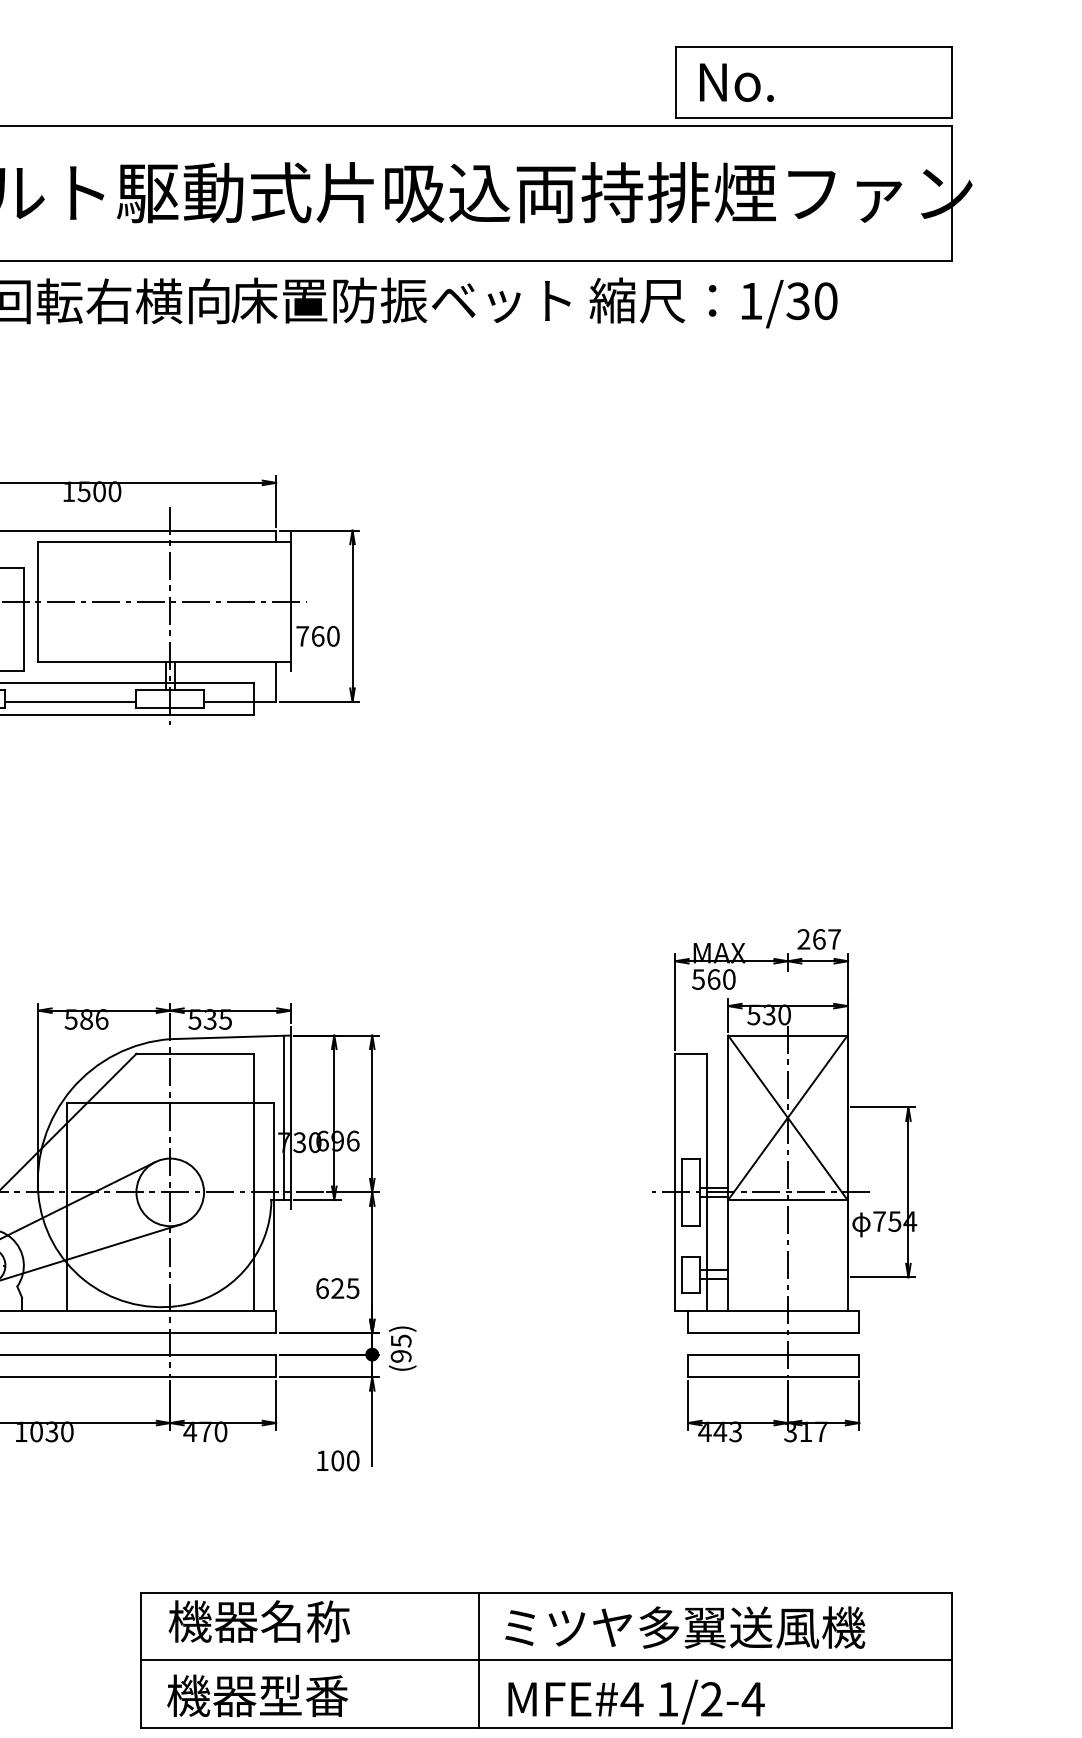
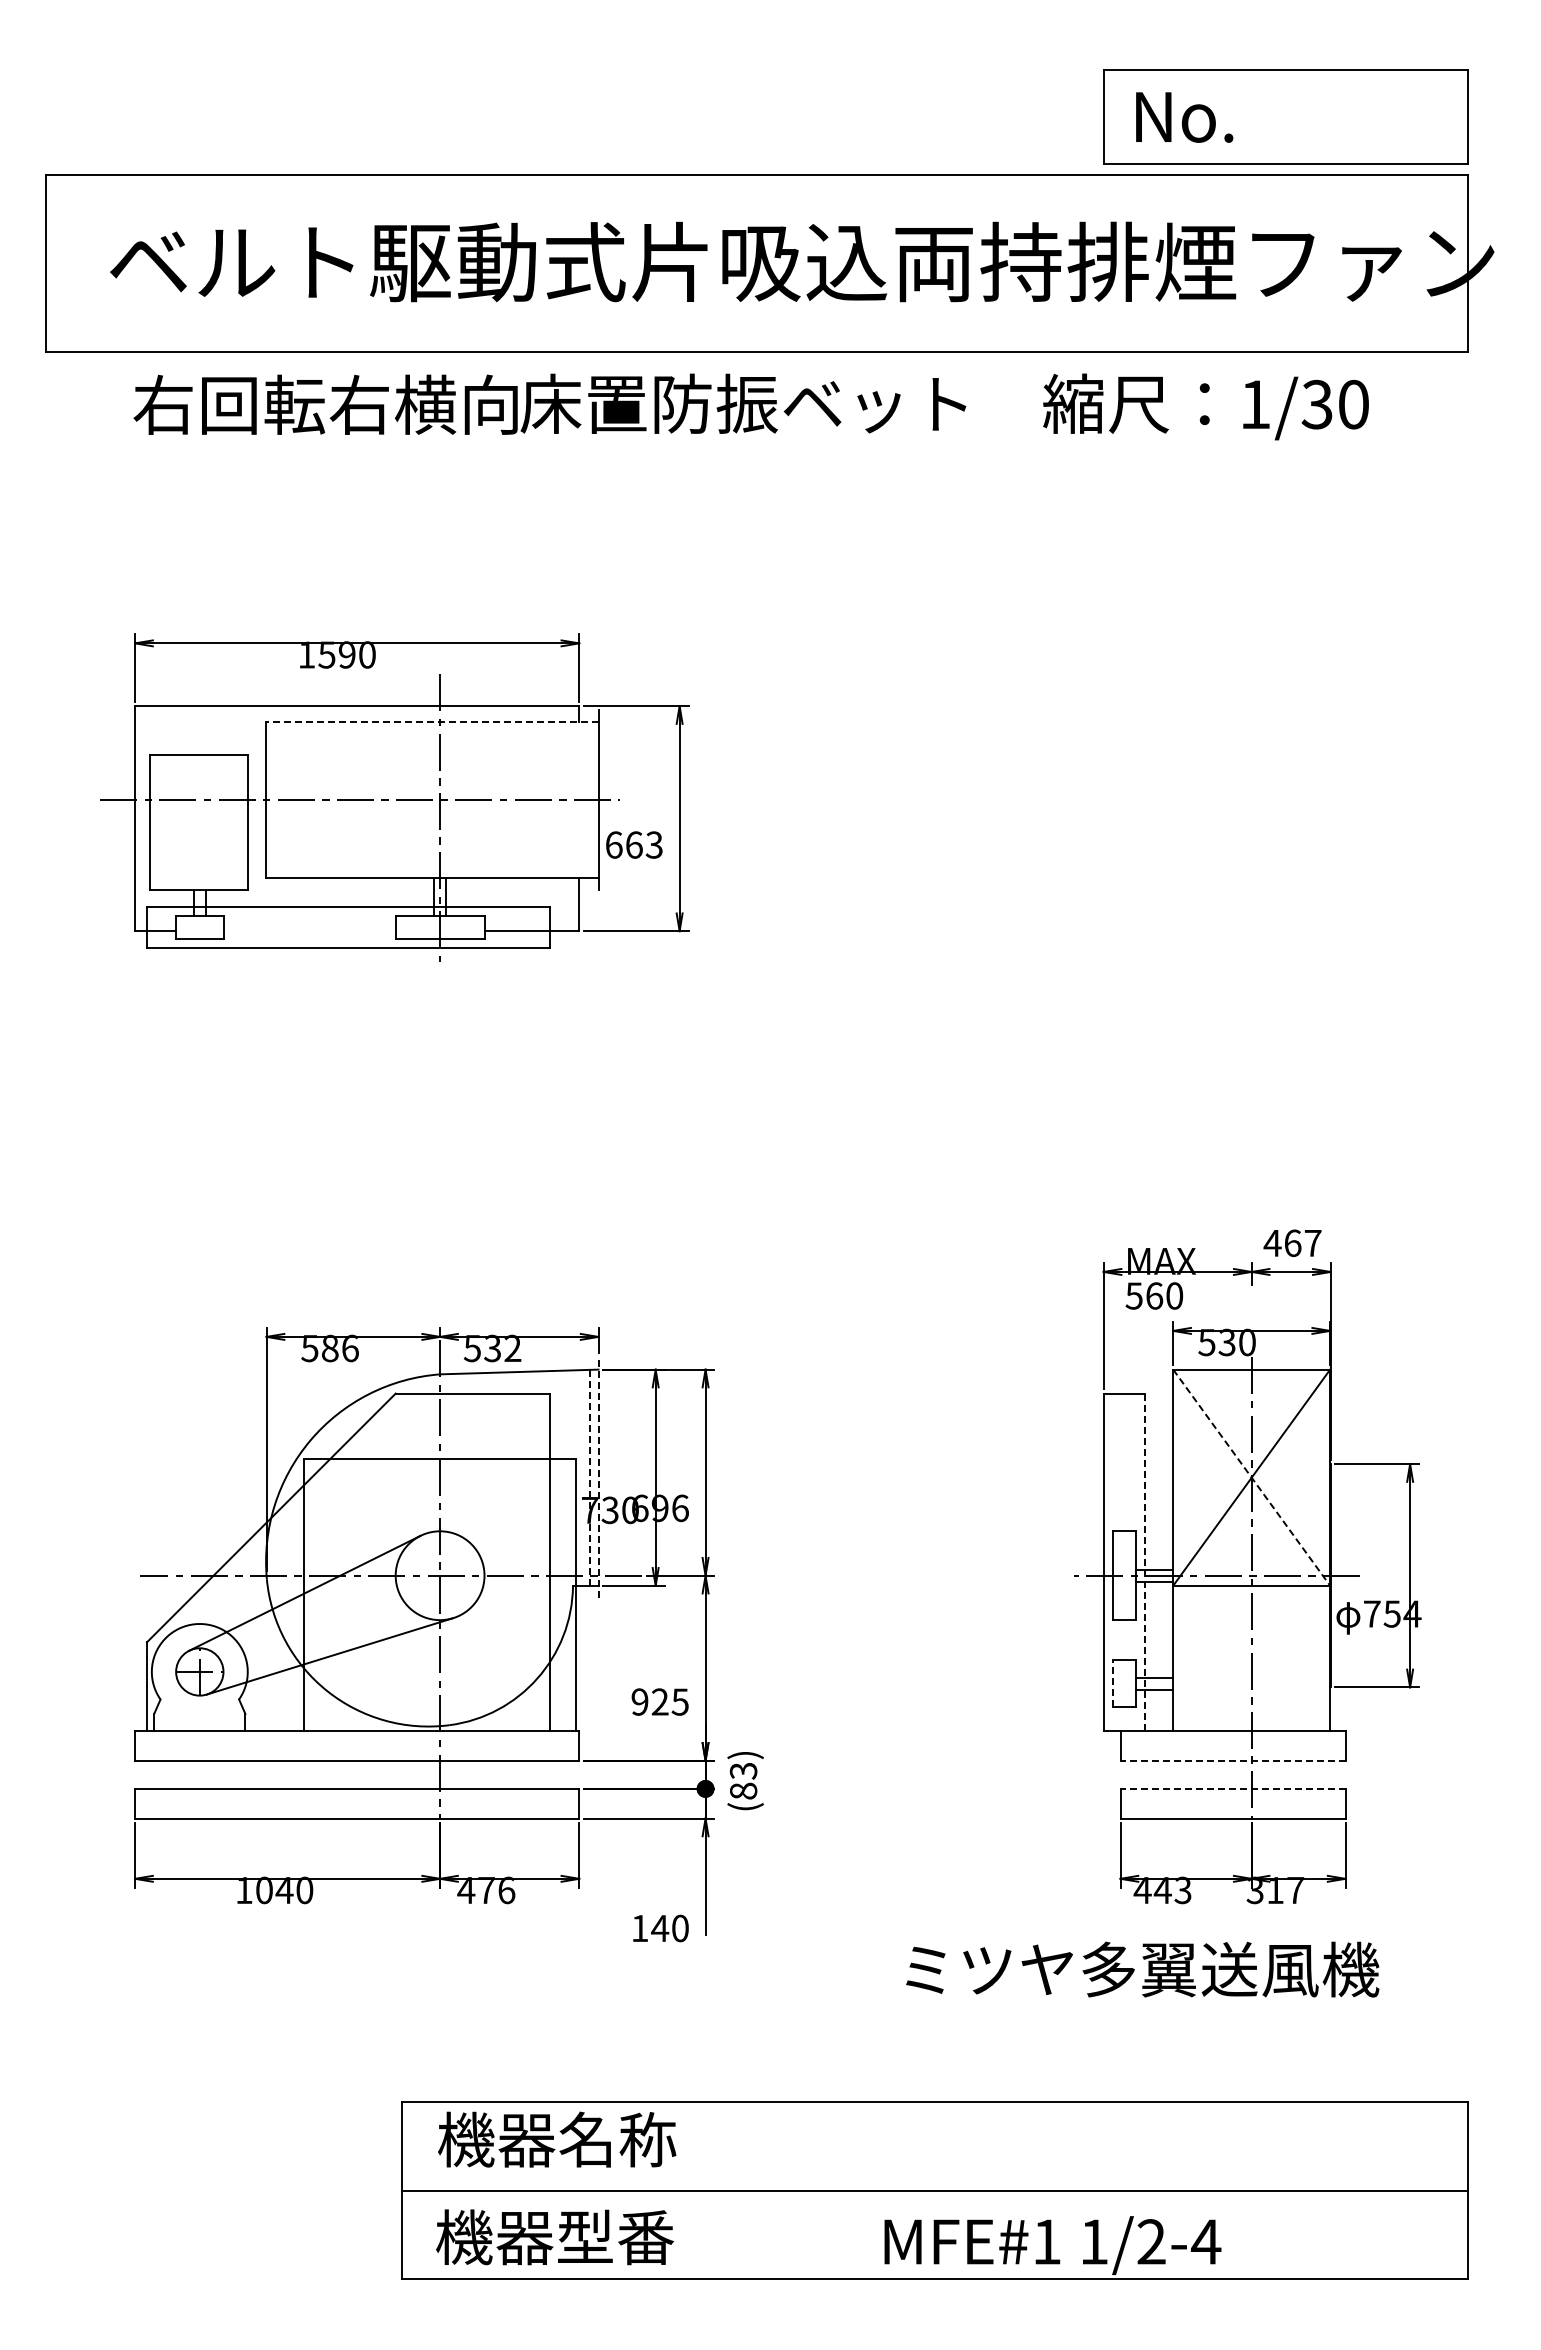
text: (713, 302) -> (1205, 406), moved
text: (99, 491) -> (346, 654), 1500 -> 1590
line: (163, 542) -> (431, 721), solid -> dashed
text: (318, 635) -> (634, 844), 760 -> 663
line: (70, 702) -> (309, 931), removed
text: (803, 938) -> (1272, 1242), 267 -> 467
text: (225, 1019) -> (512, 1348), 535 -> 532
line: (283, 1117) -> (589, 1477), solid -> dashed
line: (290, 1117) -> (598, 1477), solid -> dashed
line: (787, 1117) -> (1251, 1477), solid -> dashed
line: (707, 1182) -> (1145, 1562), solid -> dashed
line: (681, 1274) -> (1112, 1683), solid -> dashed
text: (321, 1288) -> (639, 1701), 625 -> 925
line: (774, 1333) -> (1233, 1760), solid -> dashed
text: (401, 1348) -> (743, 1780), (95) -> (83)
line: (774, 1354) -> (1233, 1788), solid -> dashed
text: (51, 1431) -> (284, 1890), 1030 -> 1040
text: (220, 1431) -> (506, 1890), 470 -> 476
text: (337, 1460) -> (660, 1928), 100 -> 140
text: (684, 1627) -> (1142, 1969), moved
line: (478, 1660) -> (845, 2190), removed
text: (631, 1699) -> (1046, 2241), MFE#4 -> MFE#1

